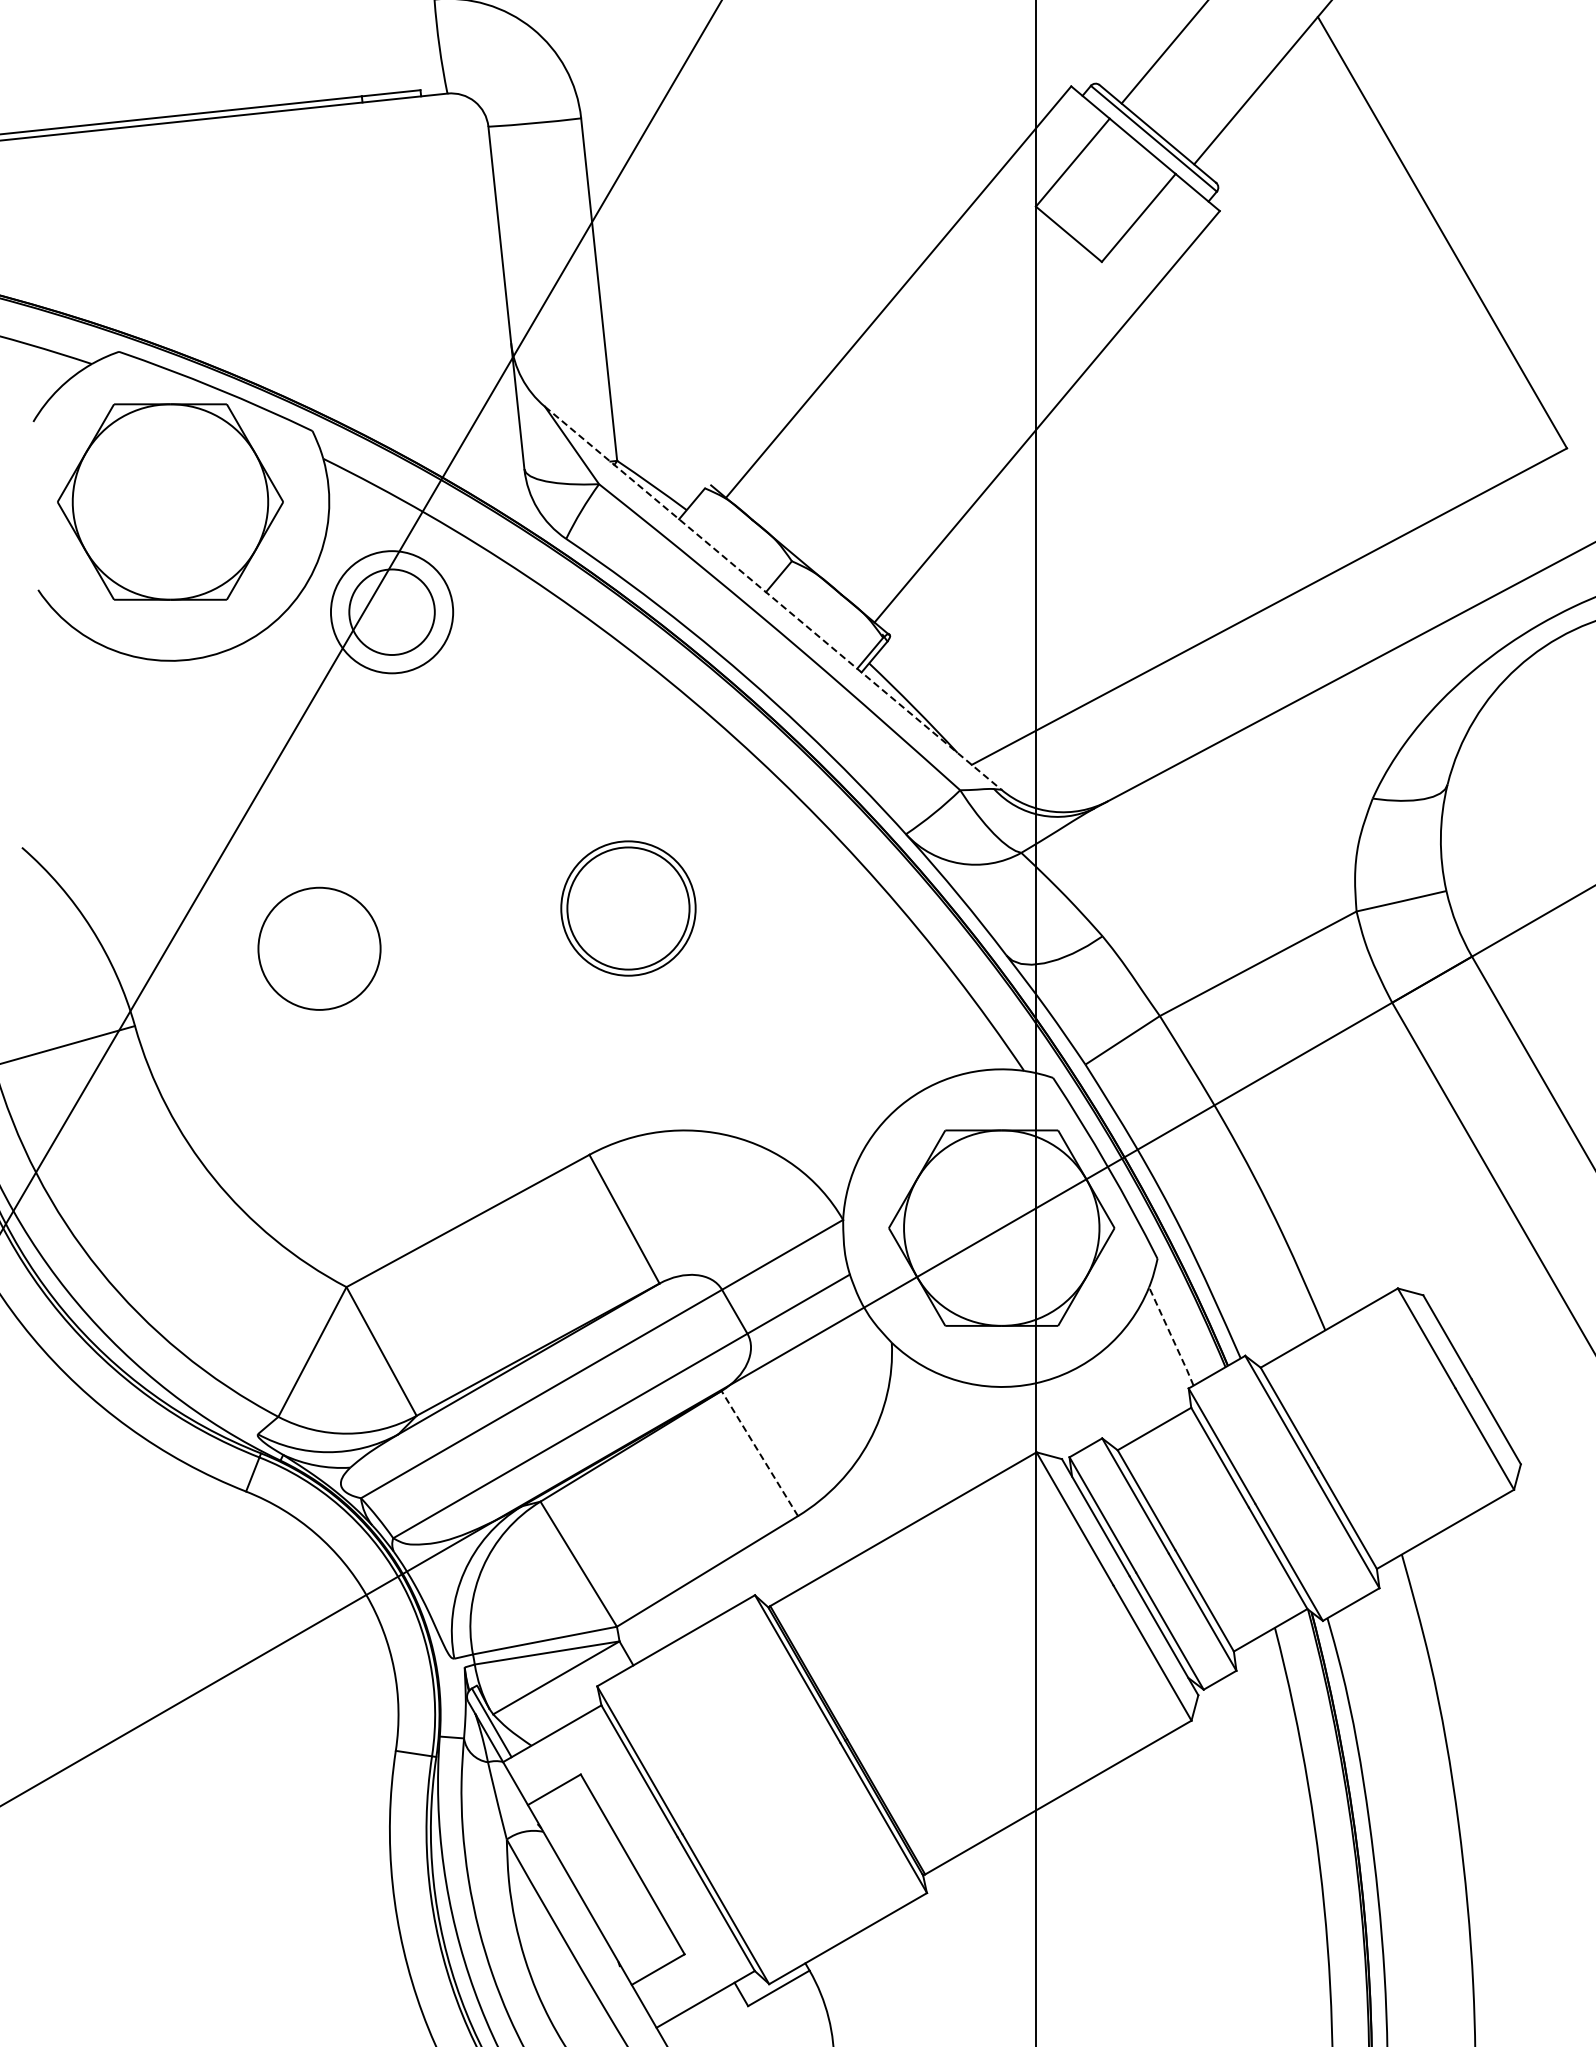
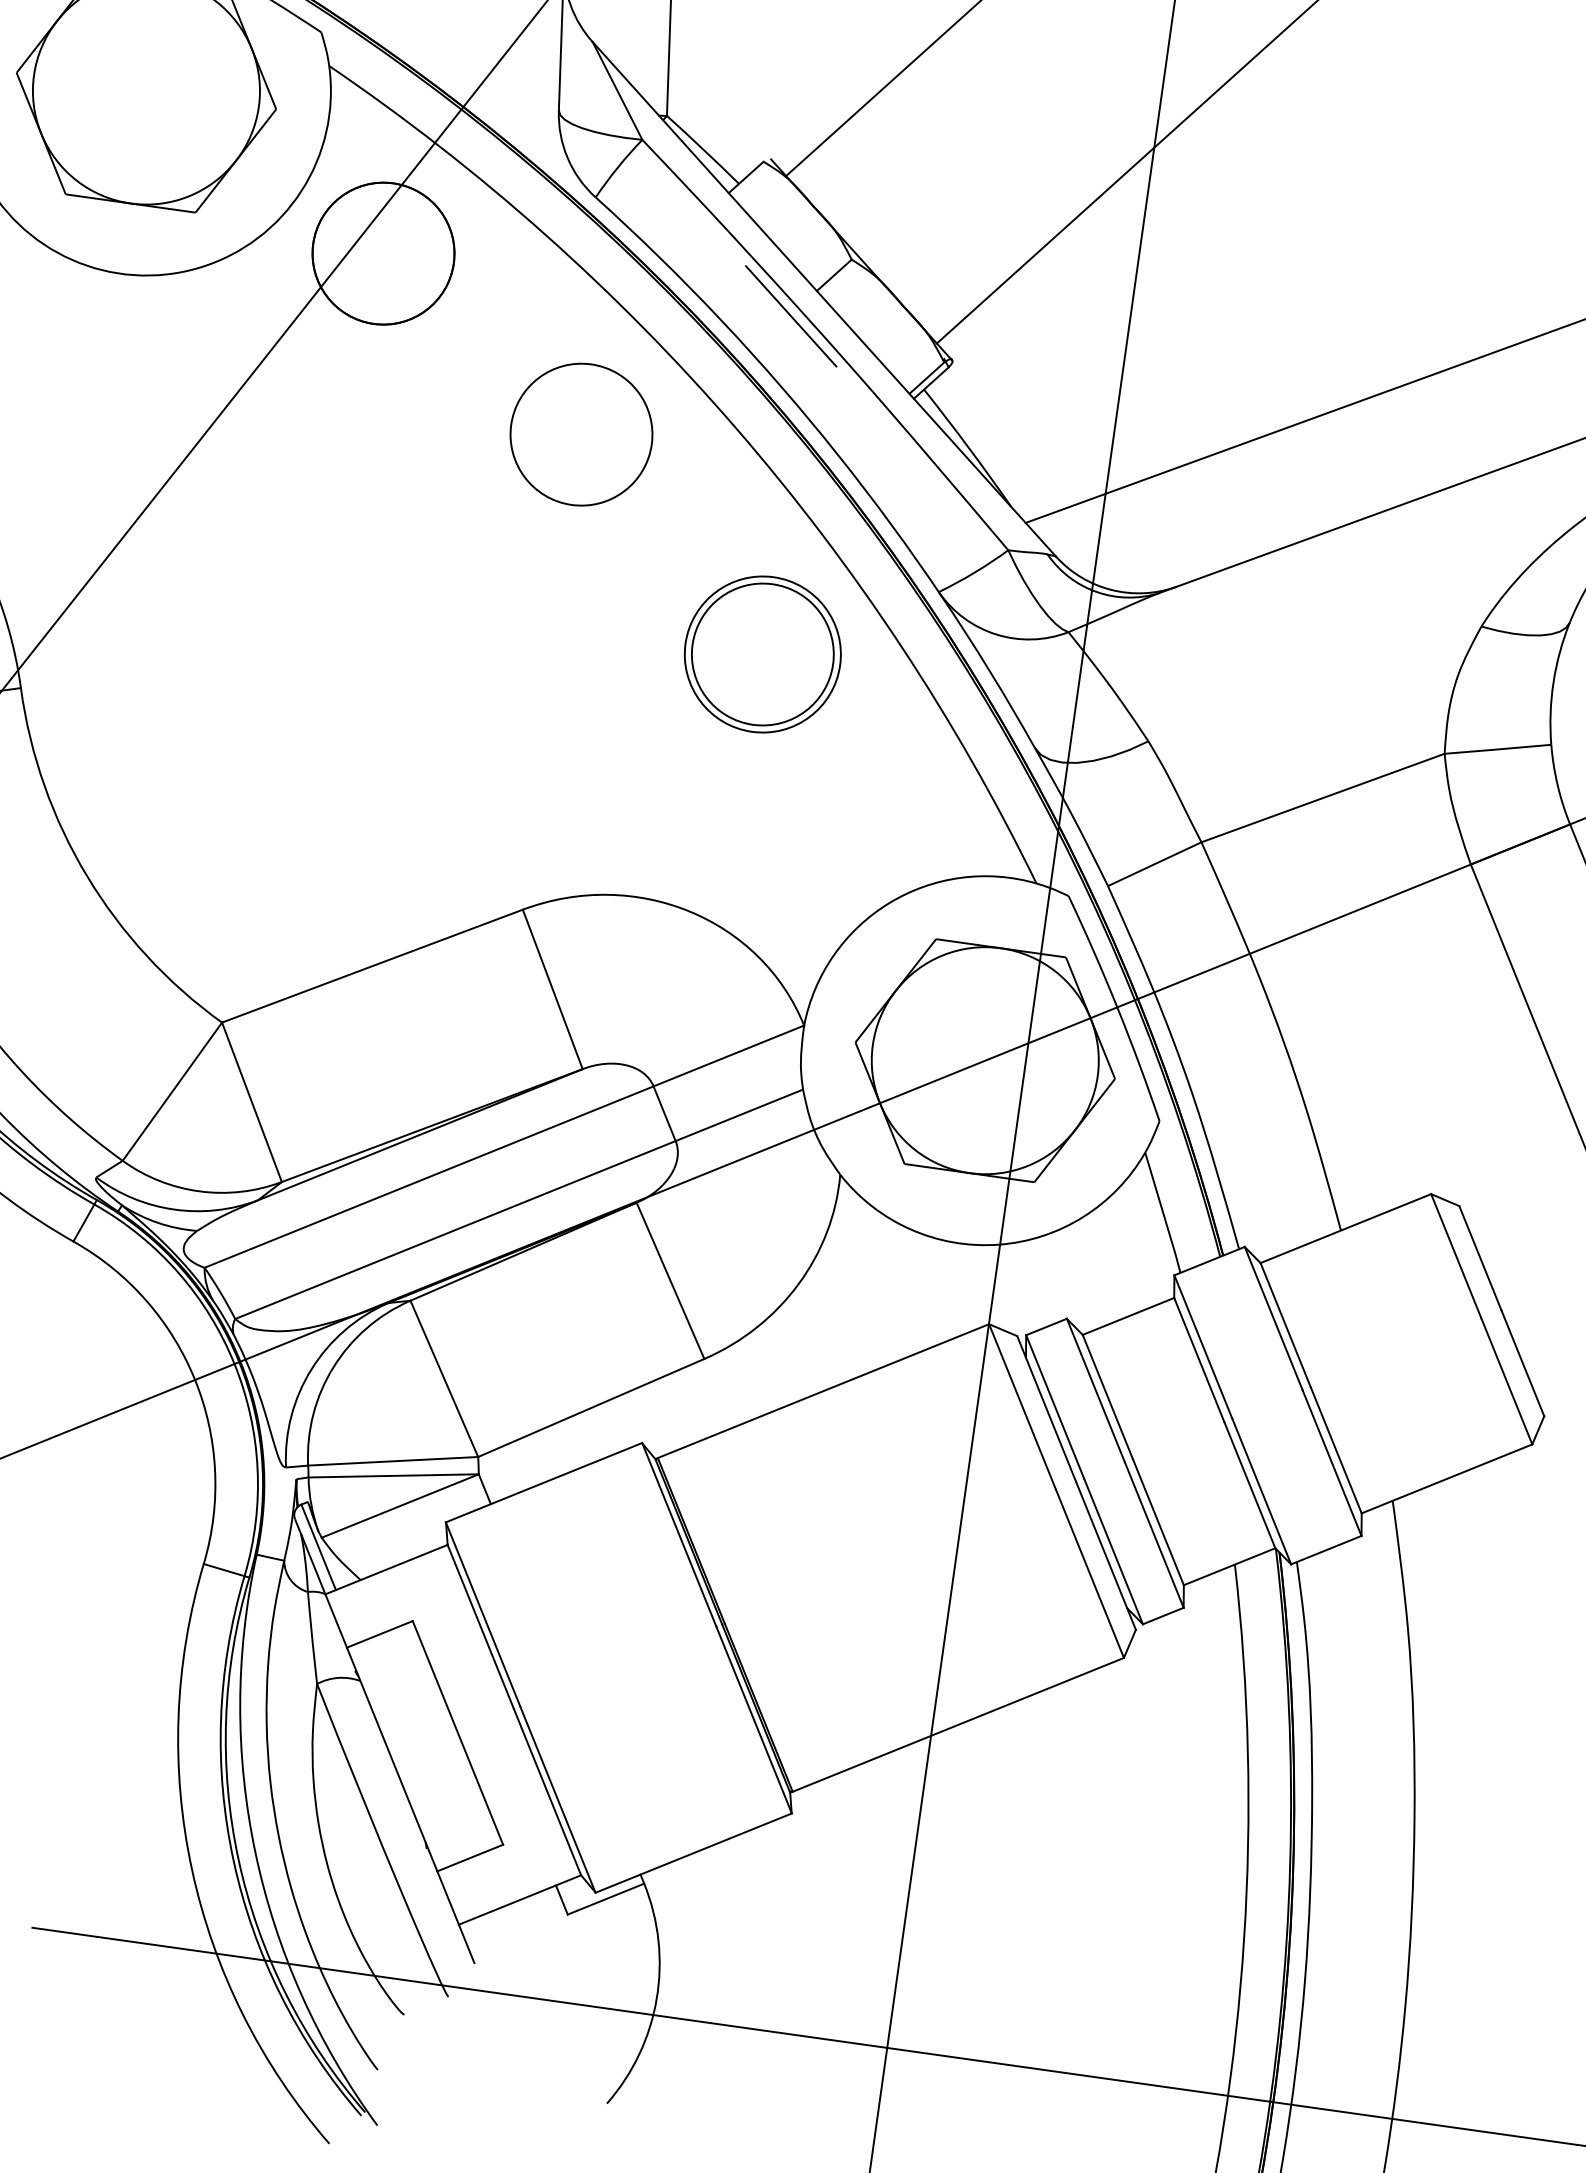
line: (773, 598) -> (824, 299), dashed -> solid
circle: (392, 612) -> (383, 254), size x1.43
line: (746, 616) -> (790, 315), added
part: (628, 908) -> (762, 654), moved
circle: (319, 948) -> (581, 434), moved
line: (1171, 1336) -> (1163, 1212), dashed -> solid
line: (759, 1453) -> (670, 1280), dashed -> solid

